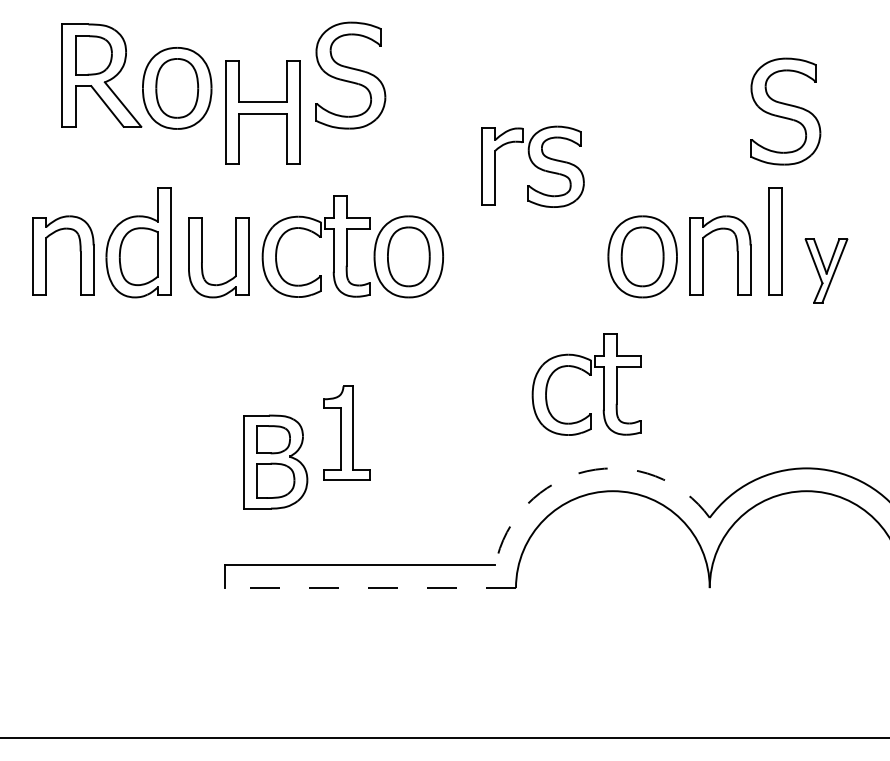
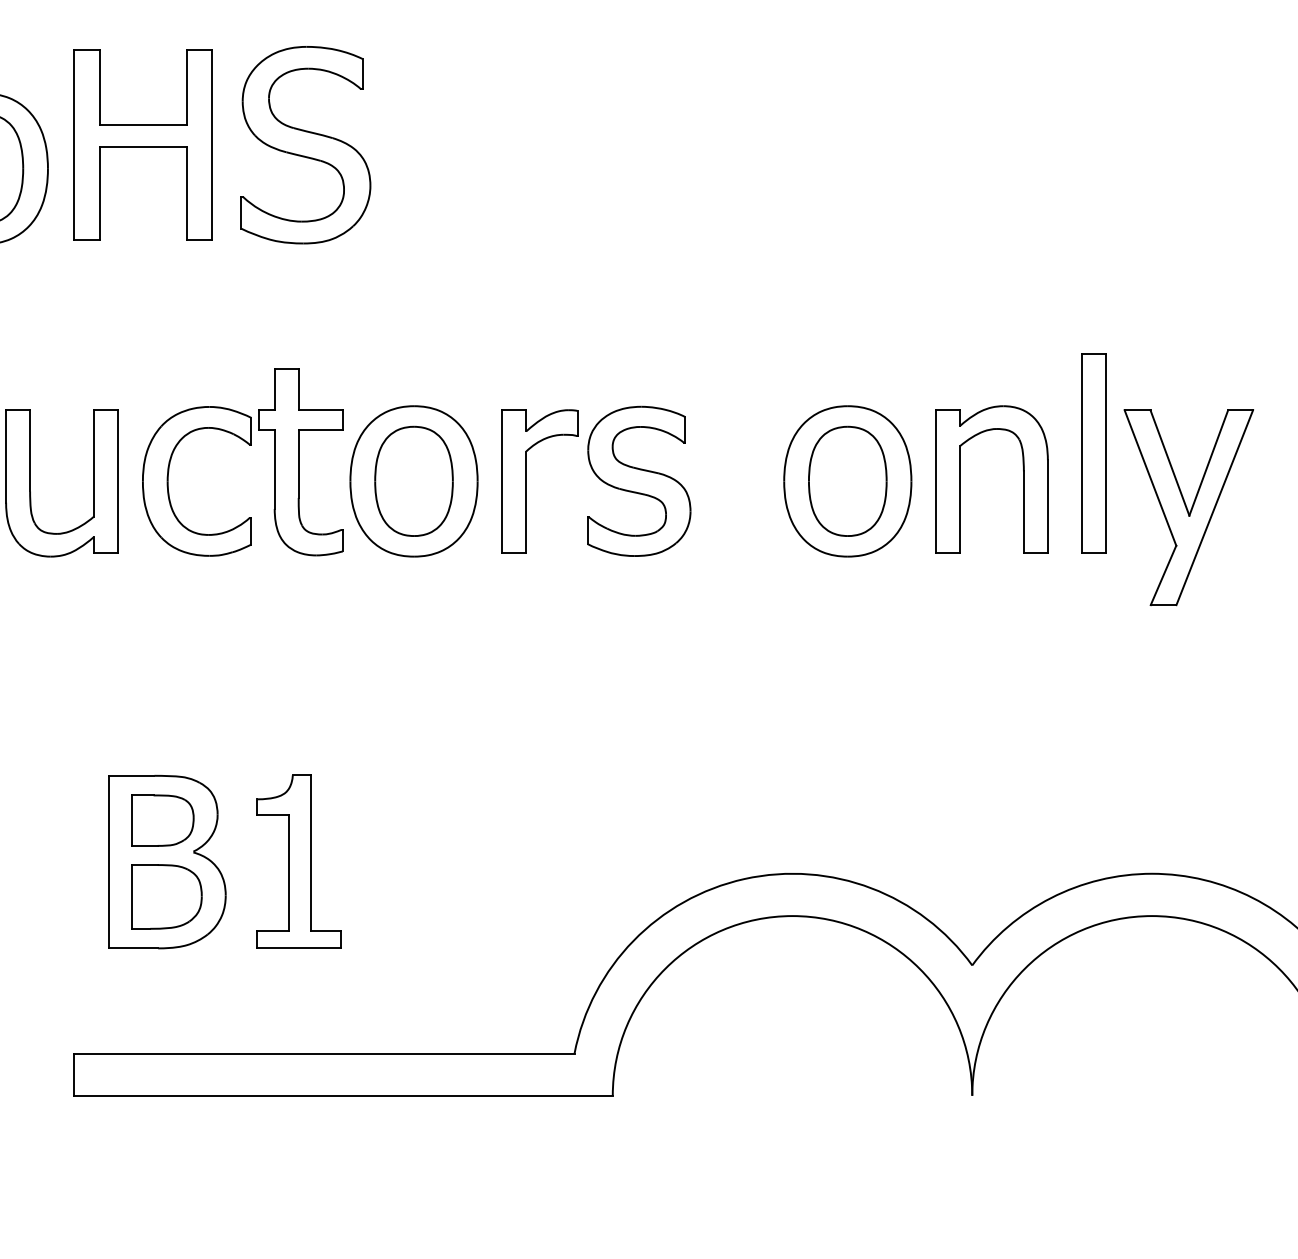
part: (785, 111) -> (1112, 211), removed
part: (262, 112) -> (142, 144), moved
part: (532, 166) -> (595, 480), moved
part: (826, 270) -> (1188, 506), size x1.67
part: (589, 375) -> (749, 701), removed
part: (346, 432) -> (298, 860), moved
arc: (587, 471) -> (745, 879), dashed -> solid
line: (370, 588) -> (342, 1096), dashed -> solid

